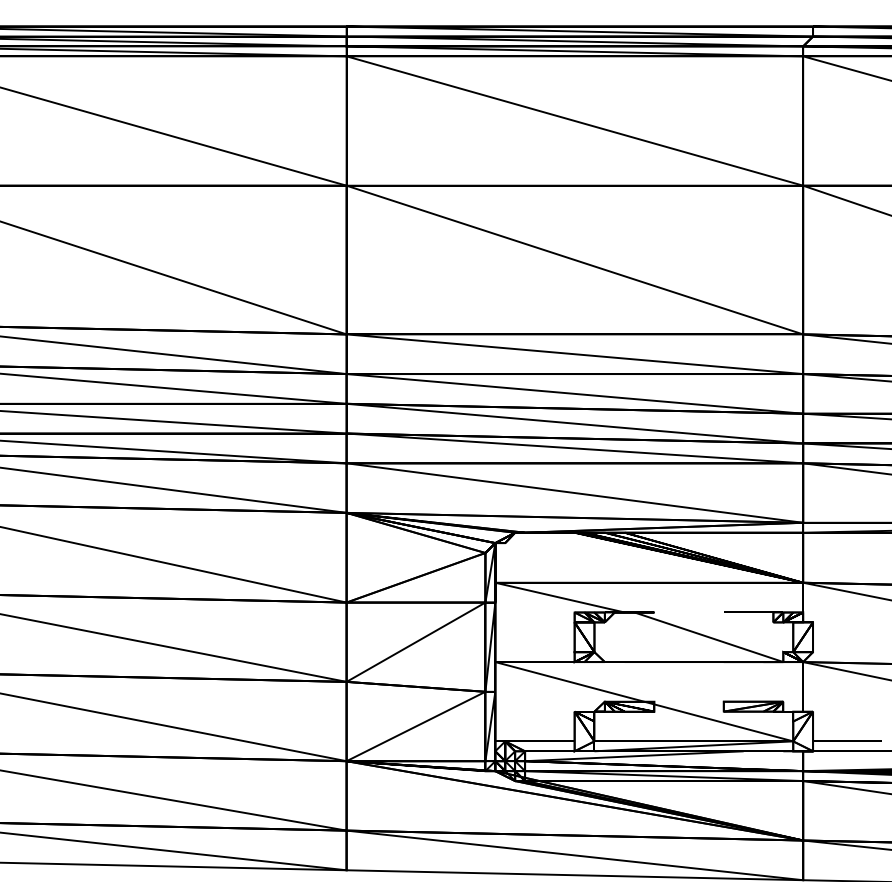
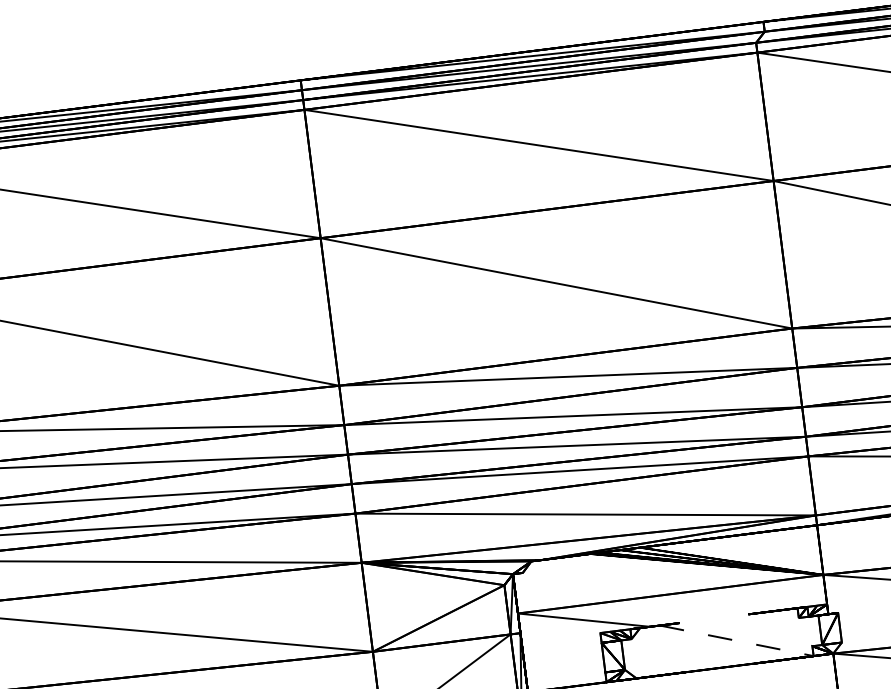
line: (709, 637) -> (737, 640), solid -> dashed

